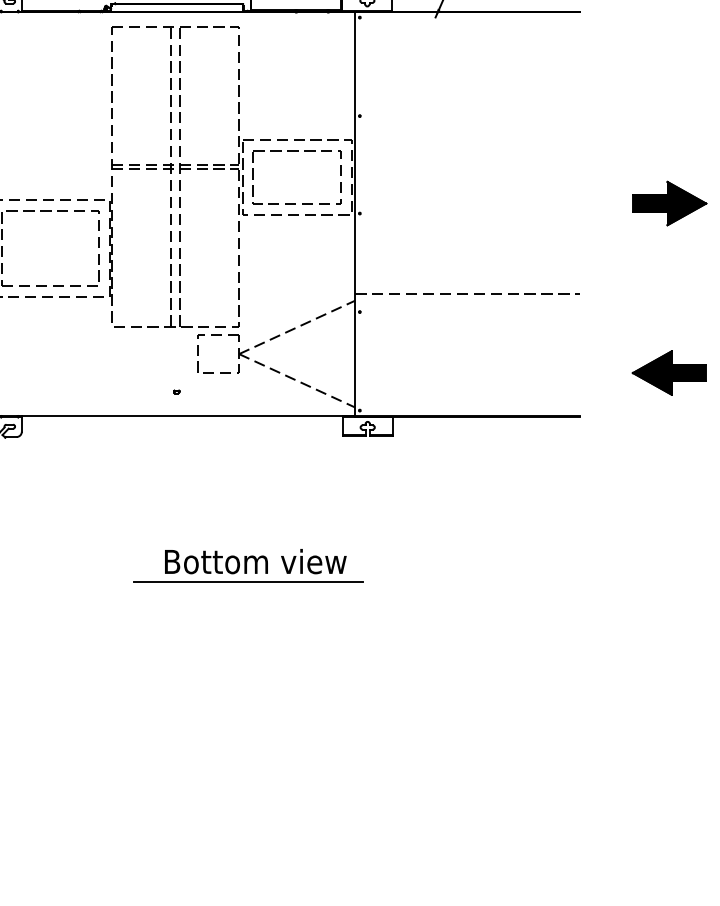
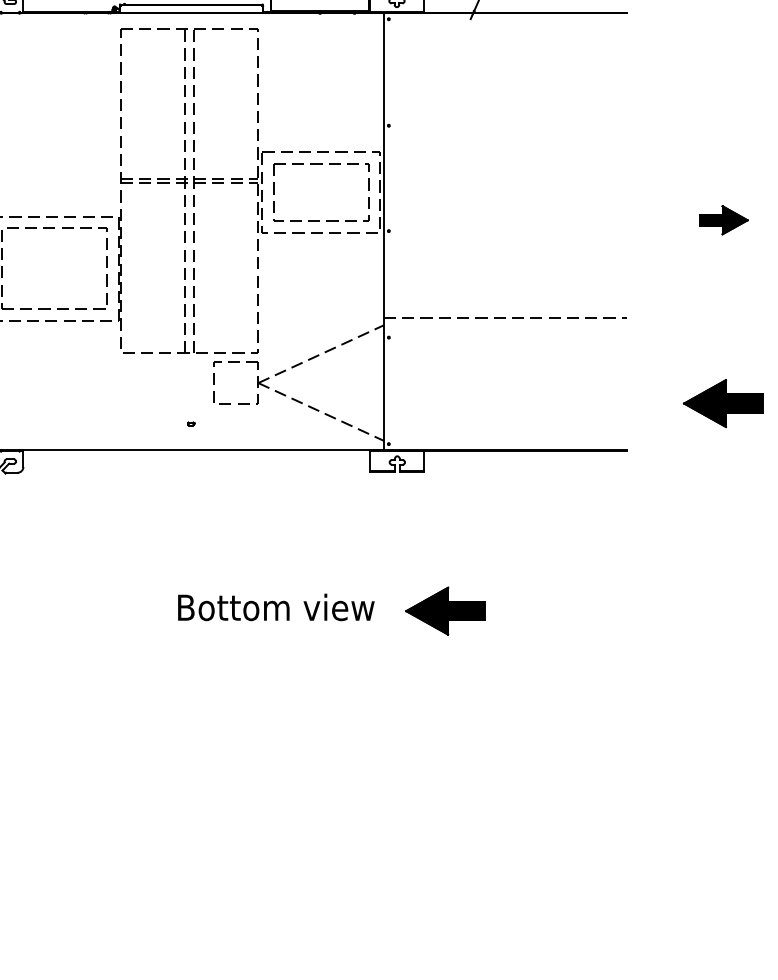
part: (669, 203) -> (723, 220), size x0.6
part: (411, 564) -> (444, 610), added
line: (247, 581) -> (267, 628), removed

